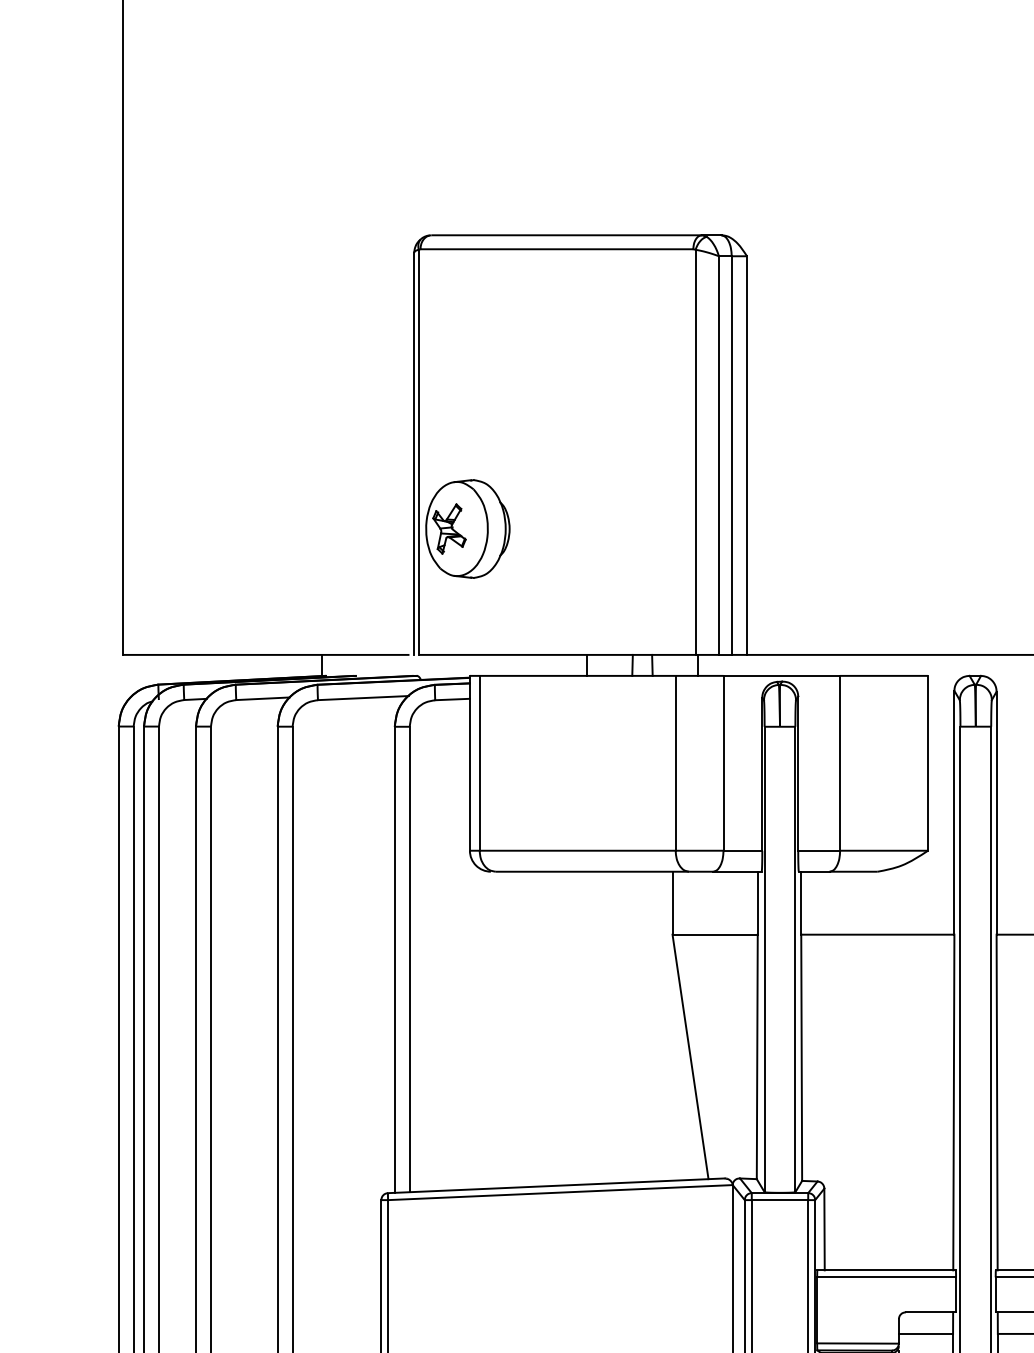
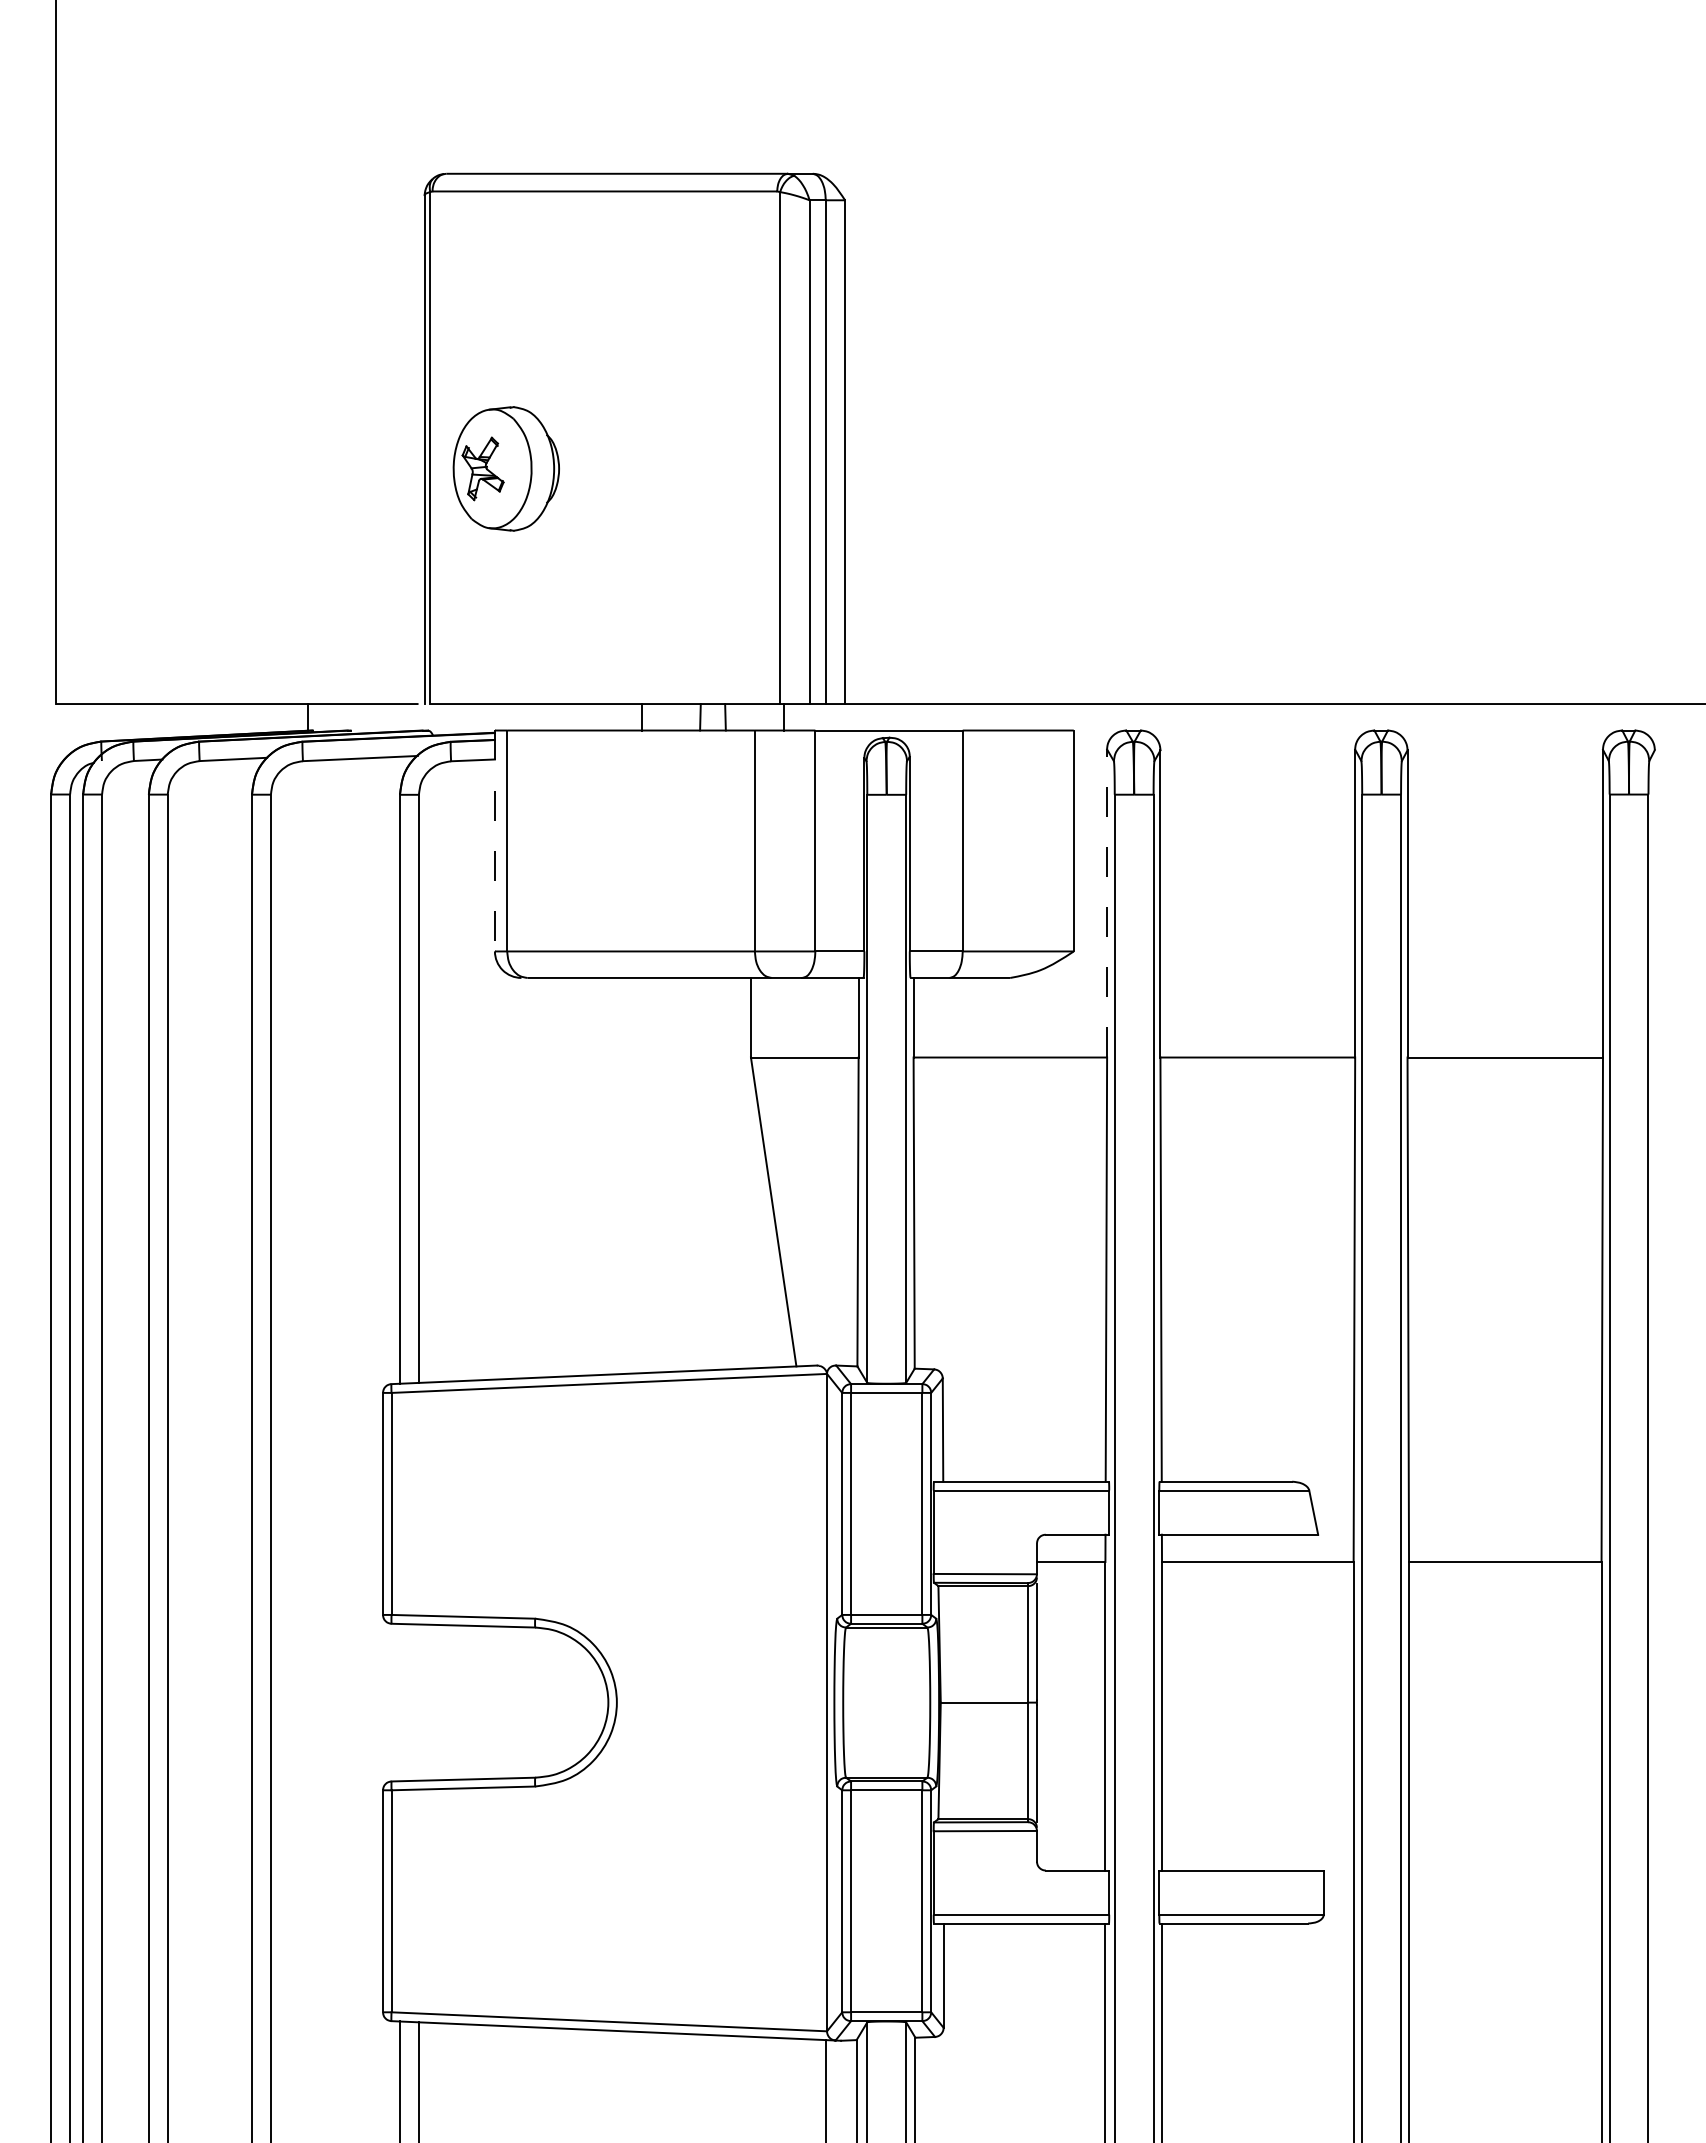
part: (467, 528) -> (505, 468), moved
line: (469, 762) -> (494, 840), solid -> dashed
line: (954, 811) -> (1107, 902), solid -> dashed

